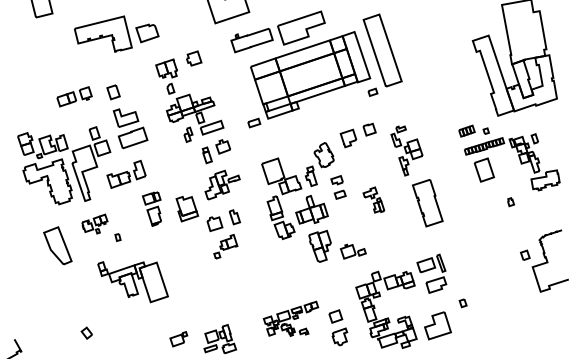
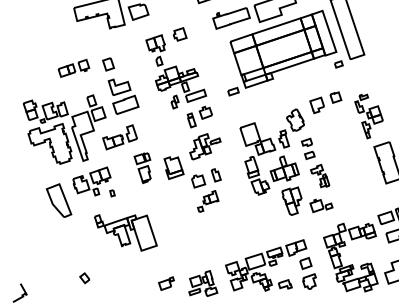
part: (373, 199) -> (319, 175), moved
part: (94, 223) -> (91, 180), size x1.67
part: (290, 318) -> (265, 265), size x1.67

